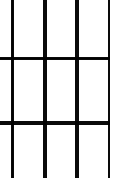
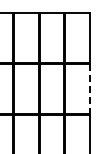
line: (108, 90) -> (89, 89), solid -> dashed

